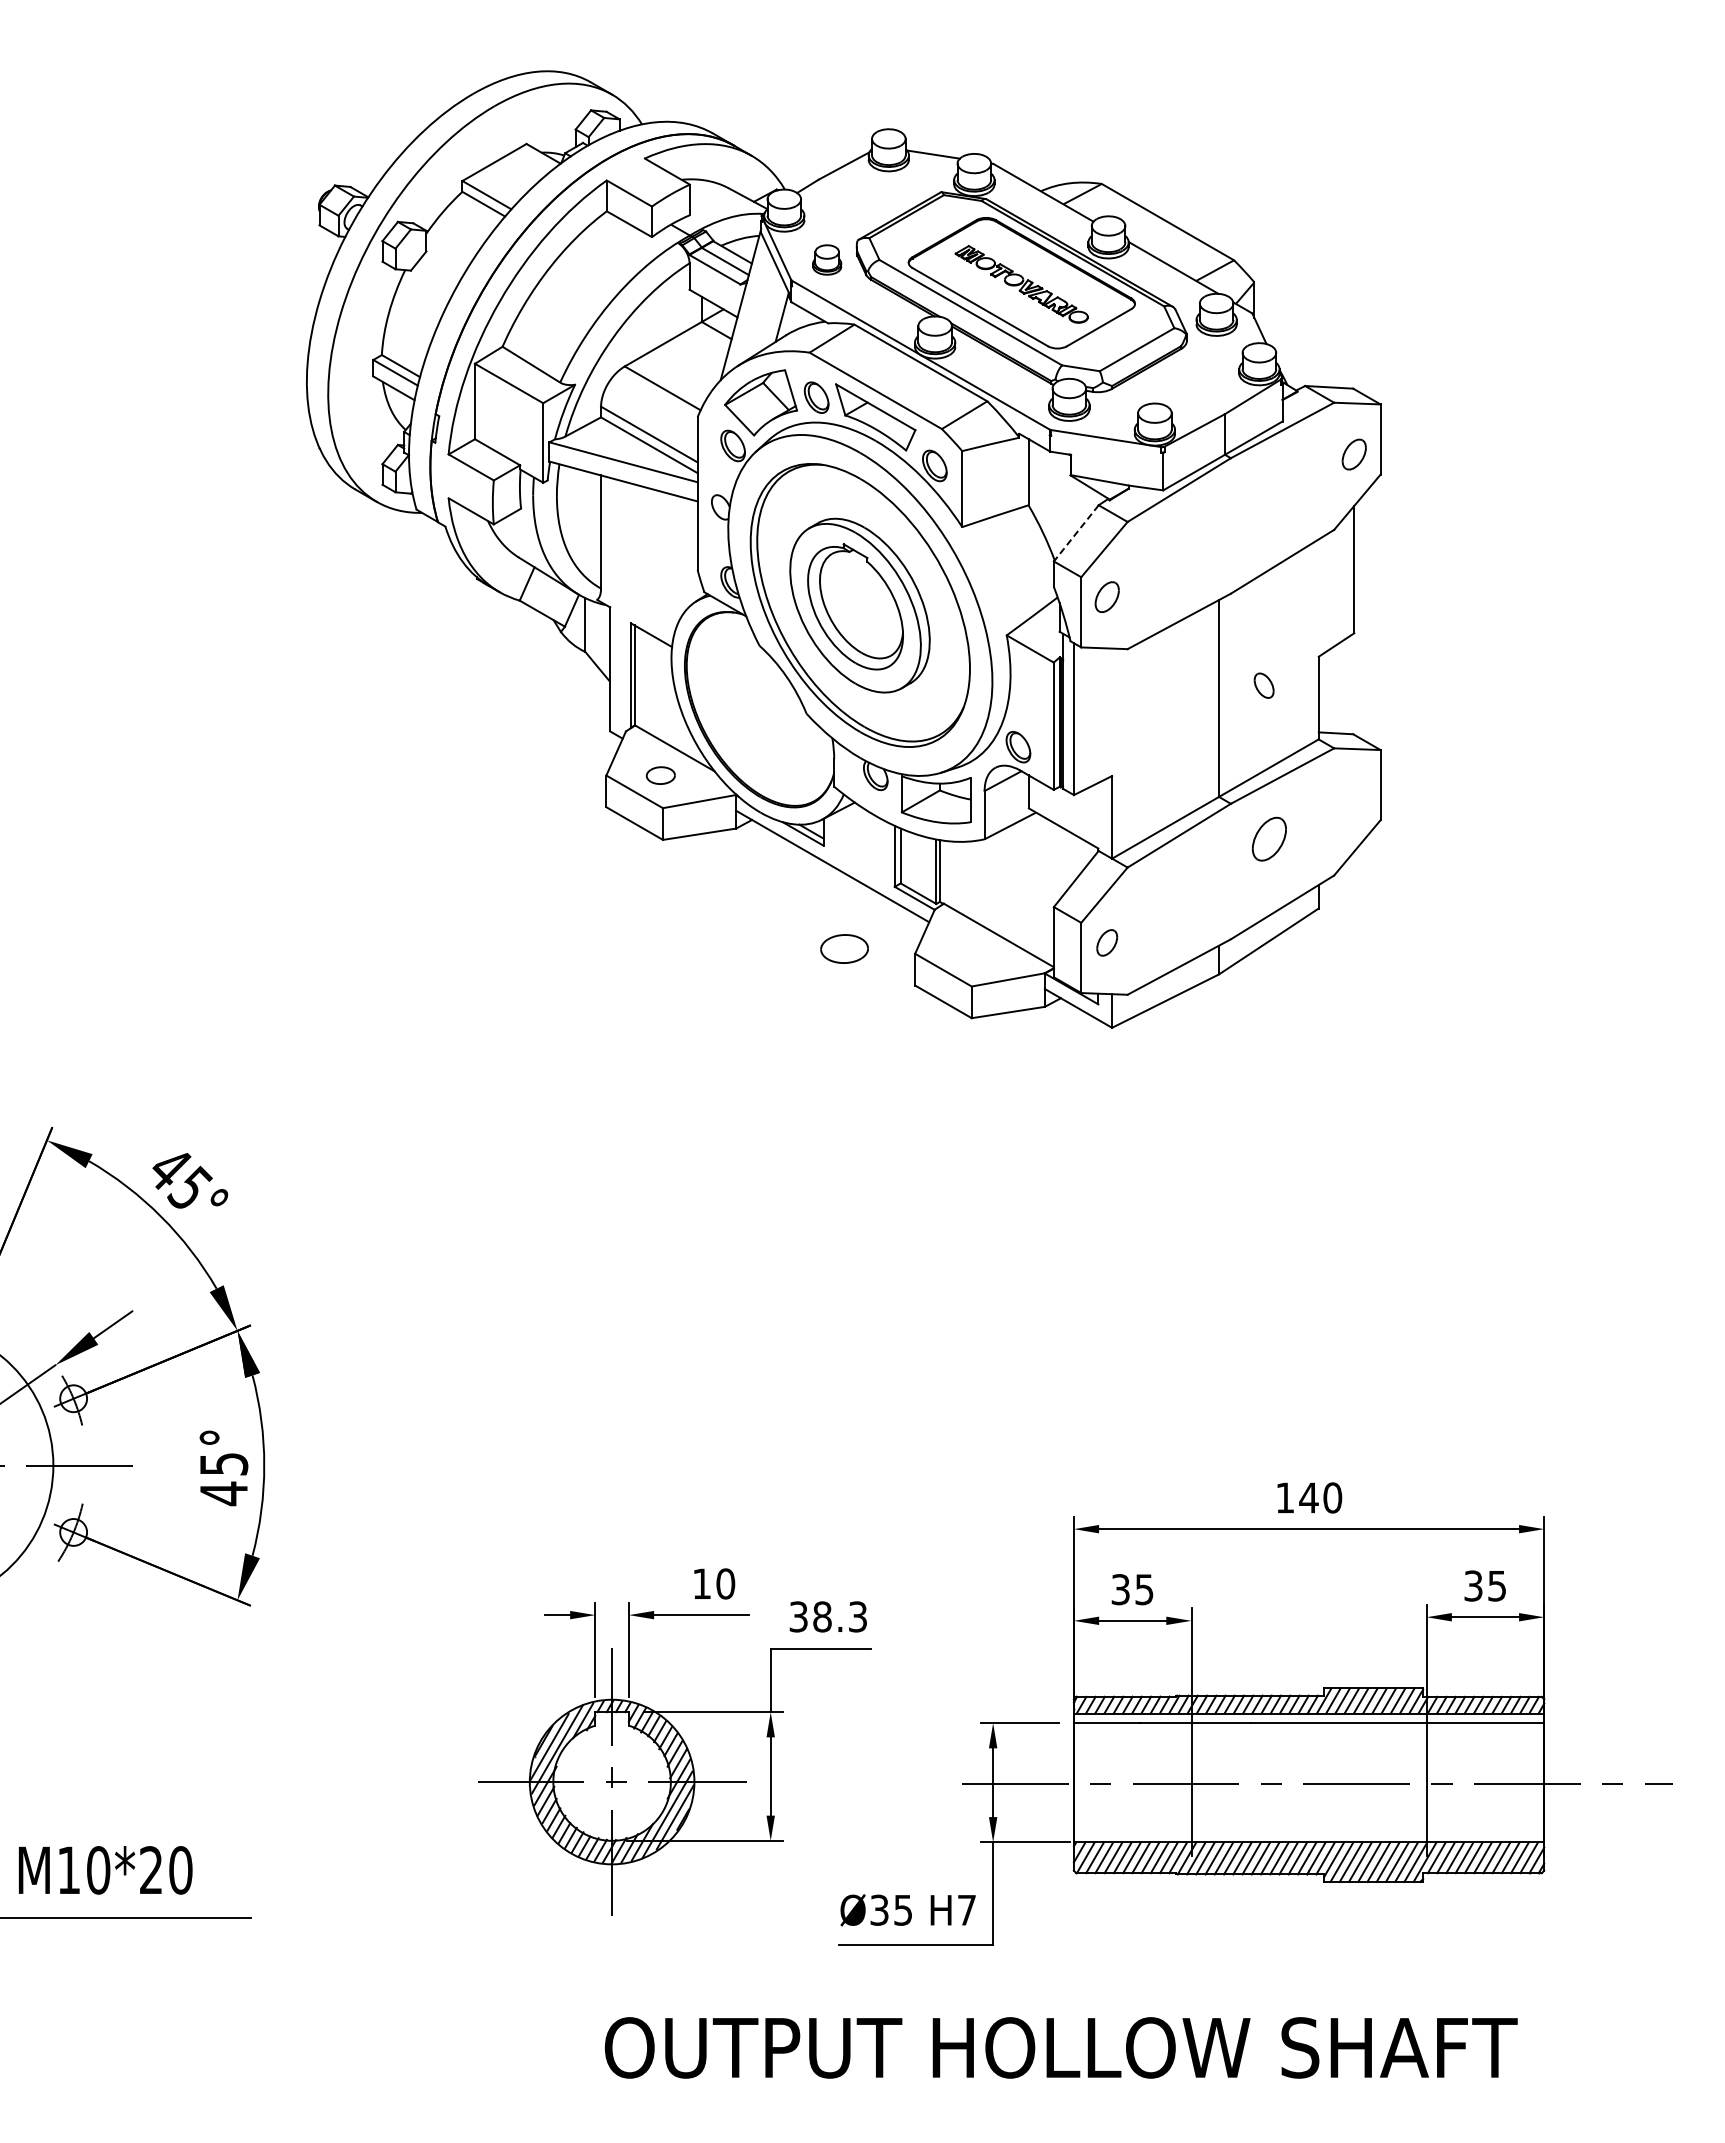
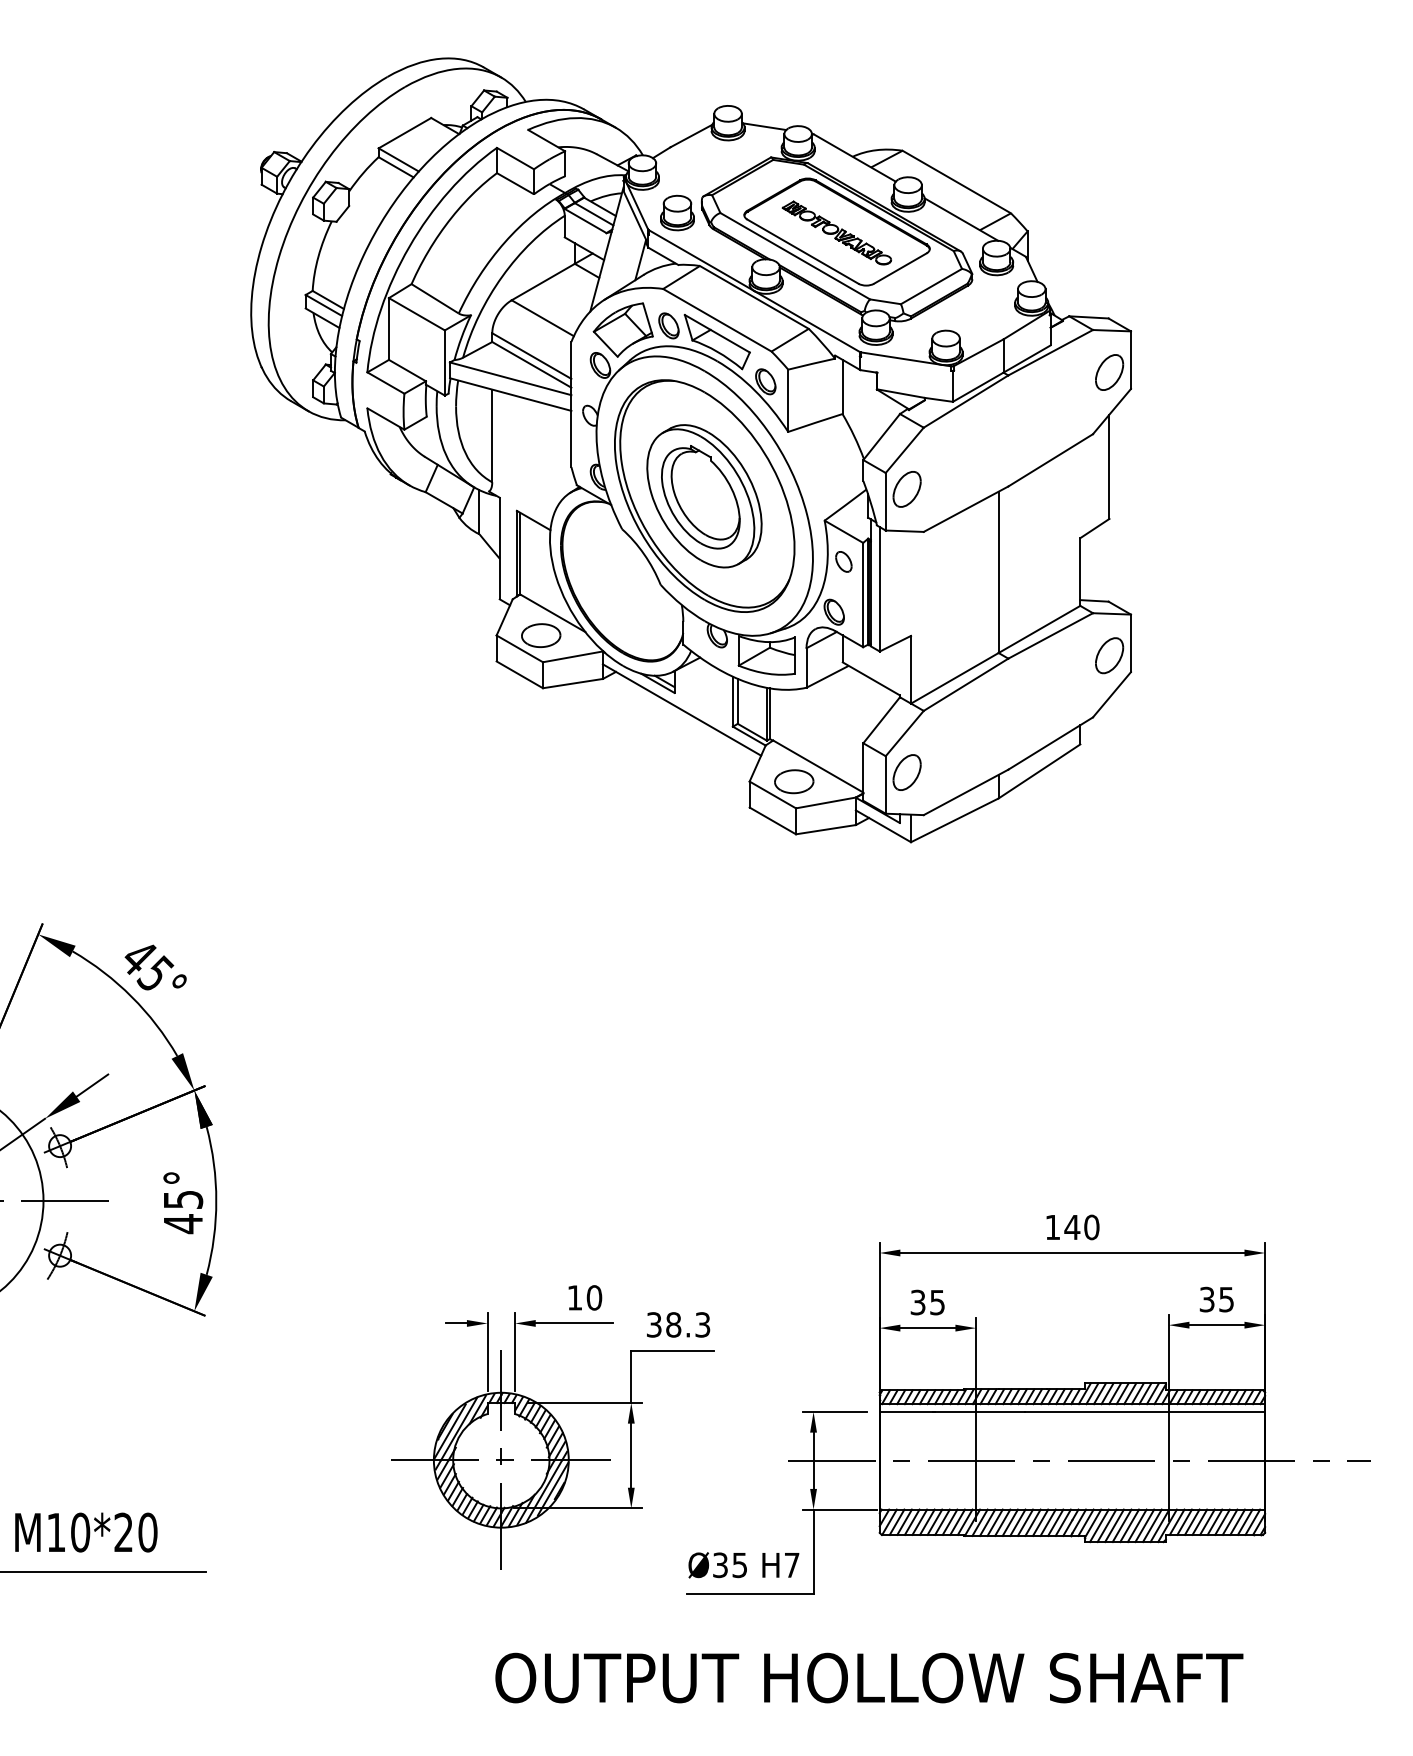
part: (827, 259) -> (677, 212), size x1.43
part: (1353, 454) -> (1108, 372), size x1.43
line: (1076, 533) -> (881, 437), dashed -> solid
part: (1106, 596) -> (906, 488), size x1.43
part: (1263, 685) -> (843, 561), moved
part: (660, 775) -> (540, 635), size x1.67
part: (1268, 838) -> (1108, 655), moved
part: (1106, 942) -> (906, 772), size x1.67
part: (844, 948) -> (794, 781), moved

